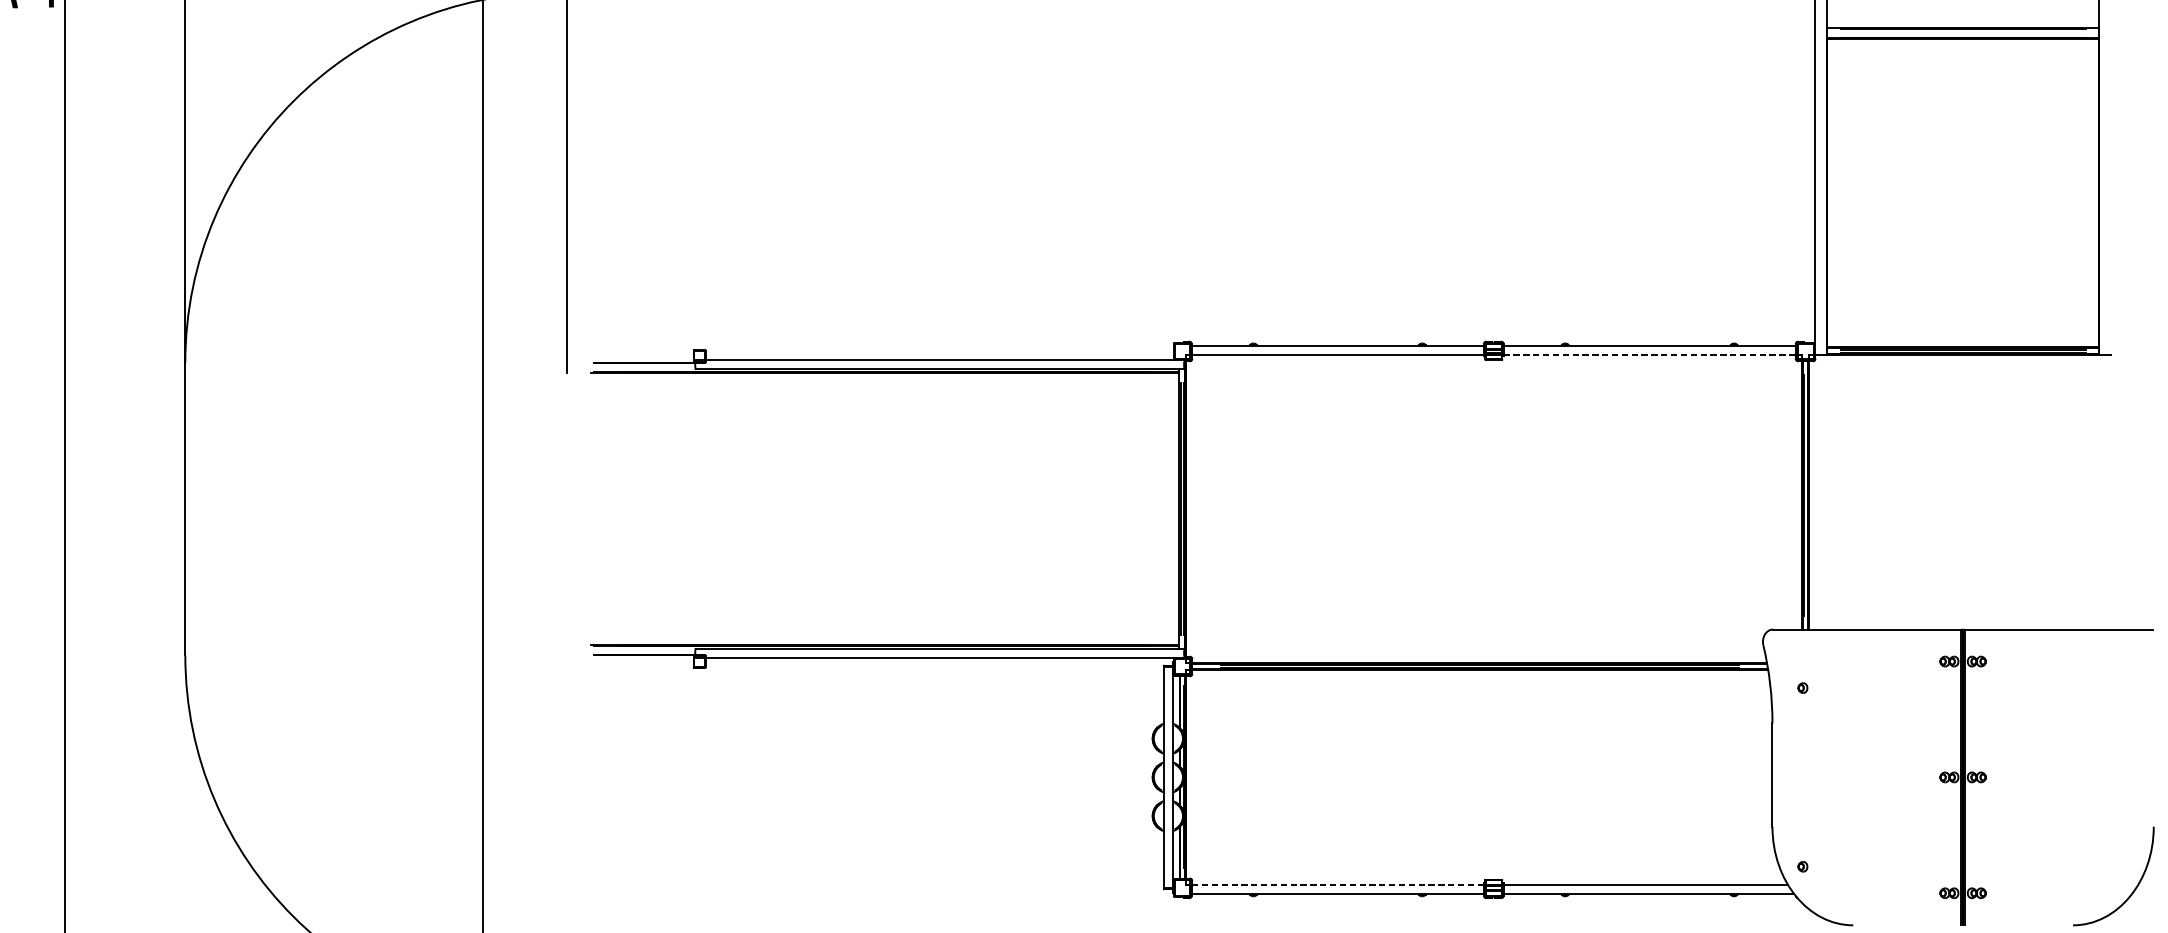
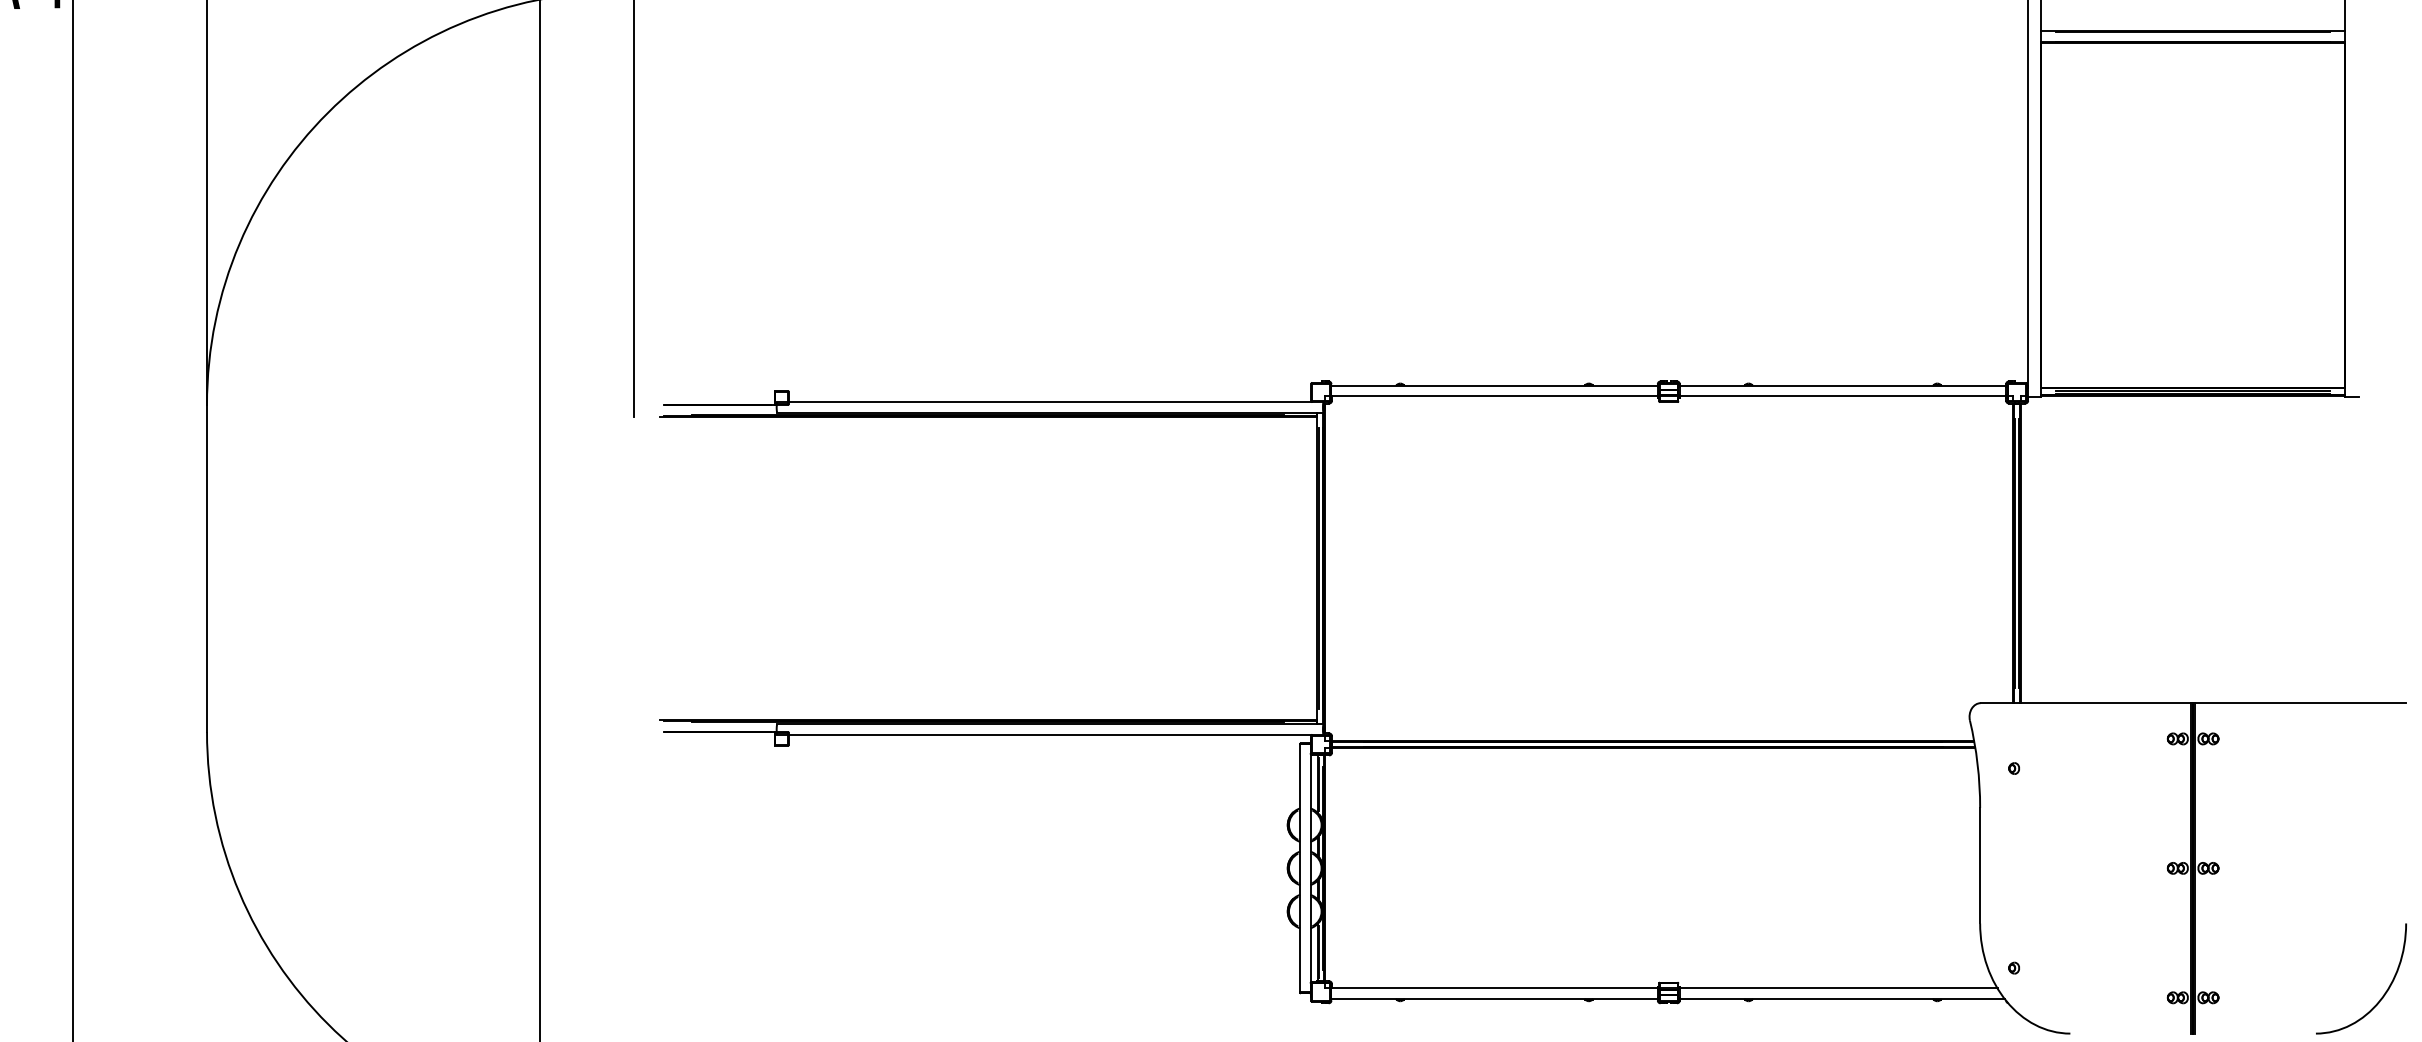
line: (1650, 355) -> (1843, 396), dashed -> solid
line: (1337, 884) -> (1494, 988), dashed -> solid

